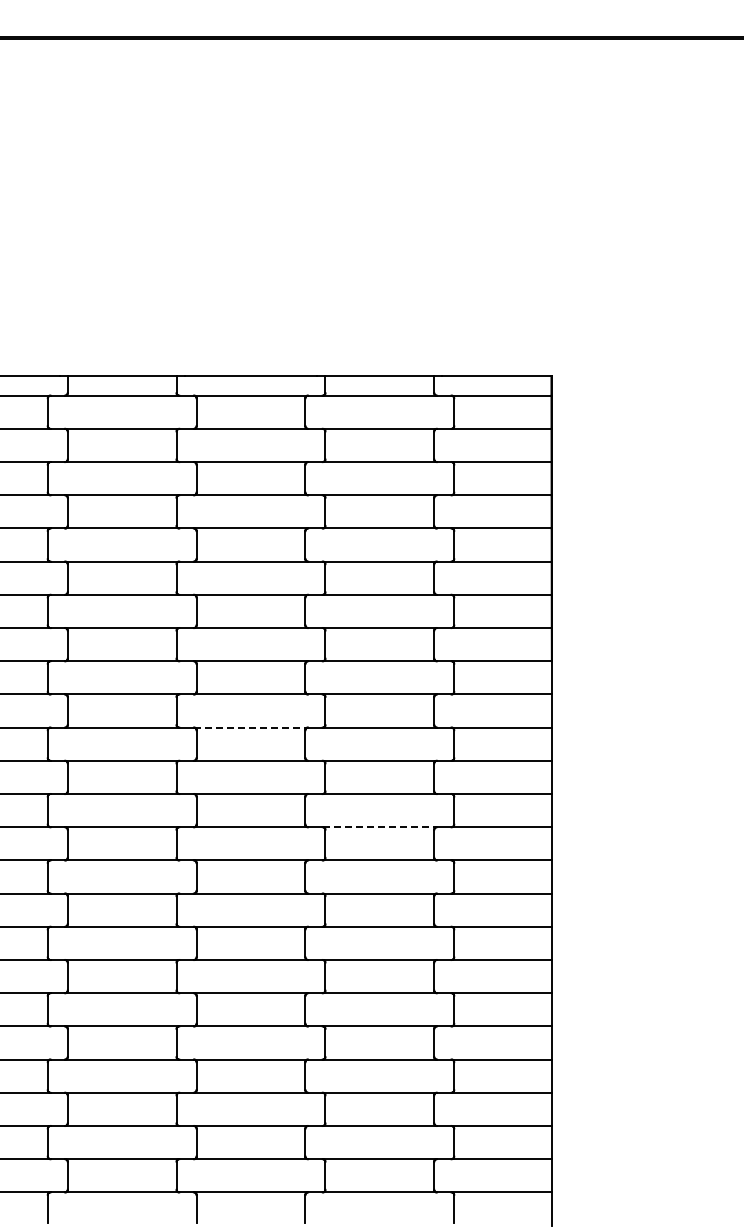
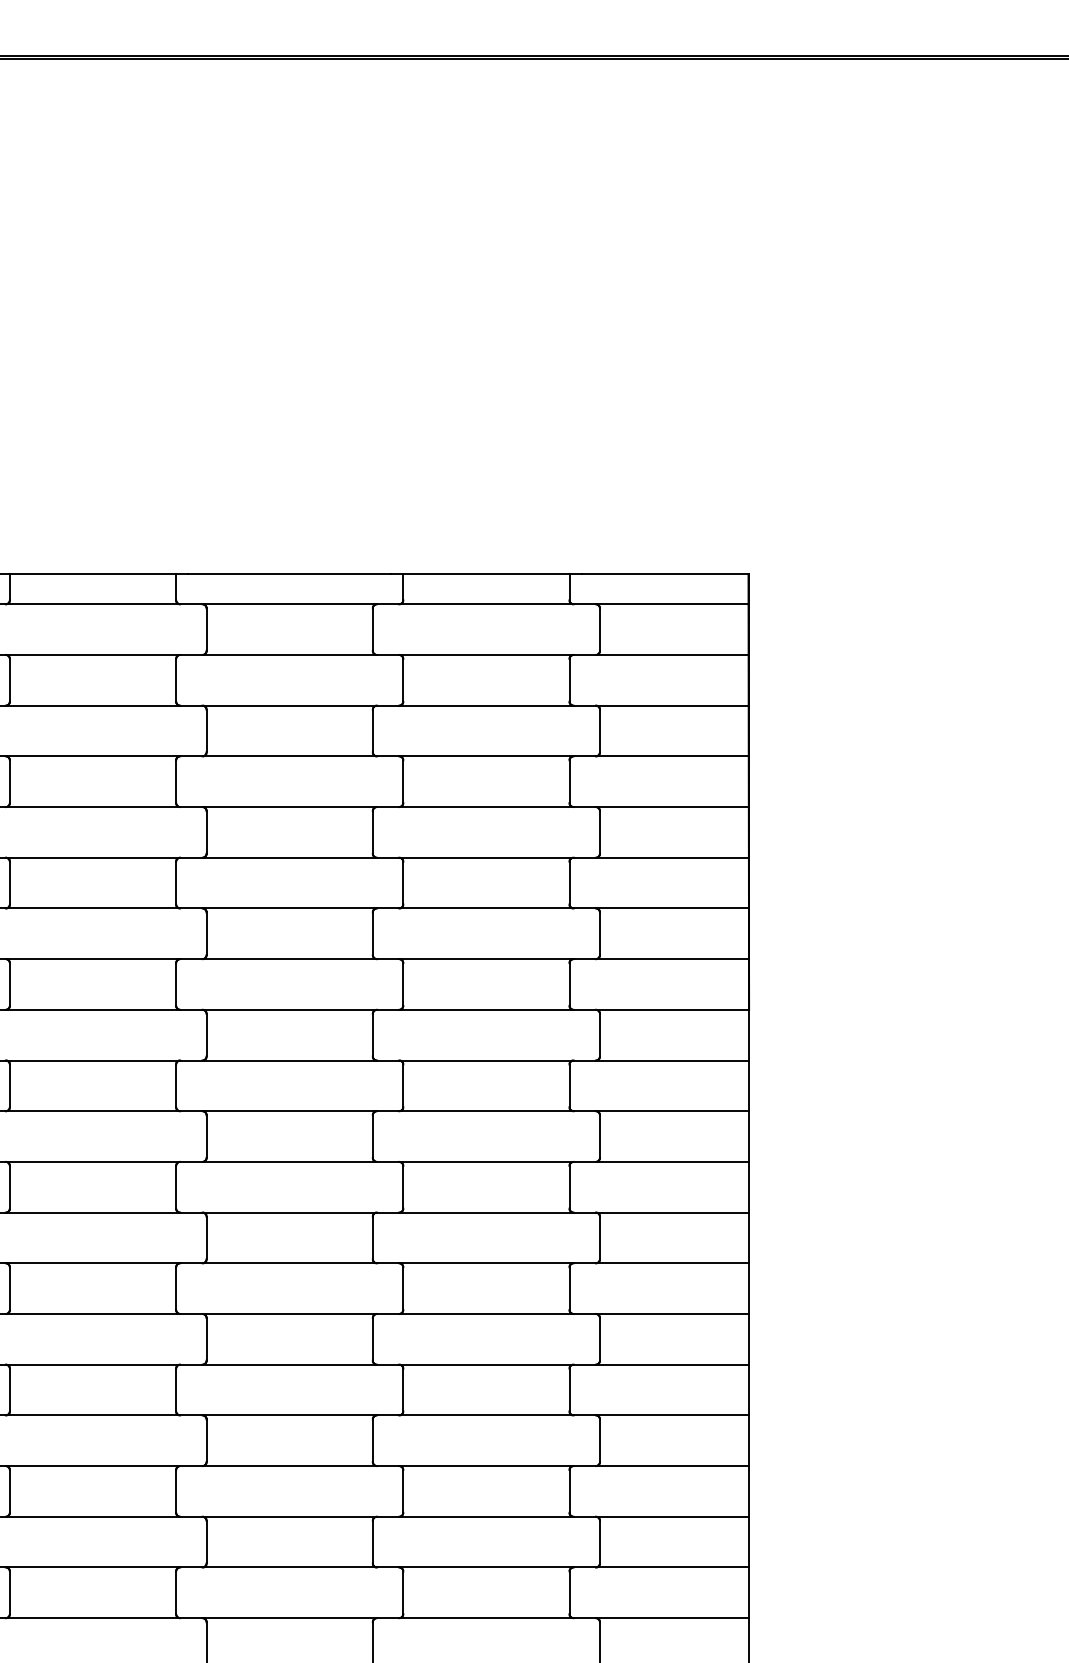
line: (251, 727) -> (290, 1111), dashed -> solid
line: (380, 827) -> (487, 1263), dashed -> solid

